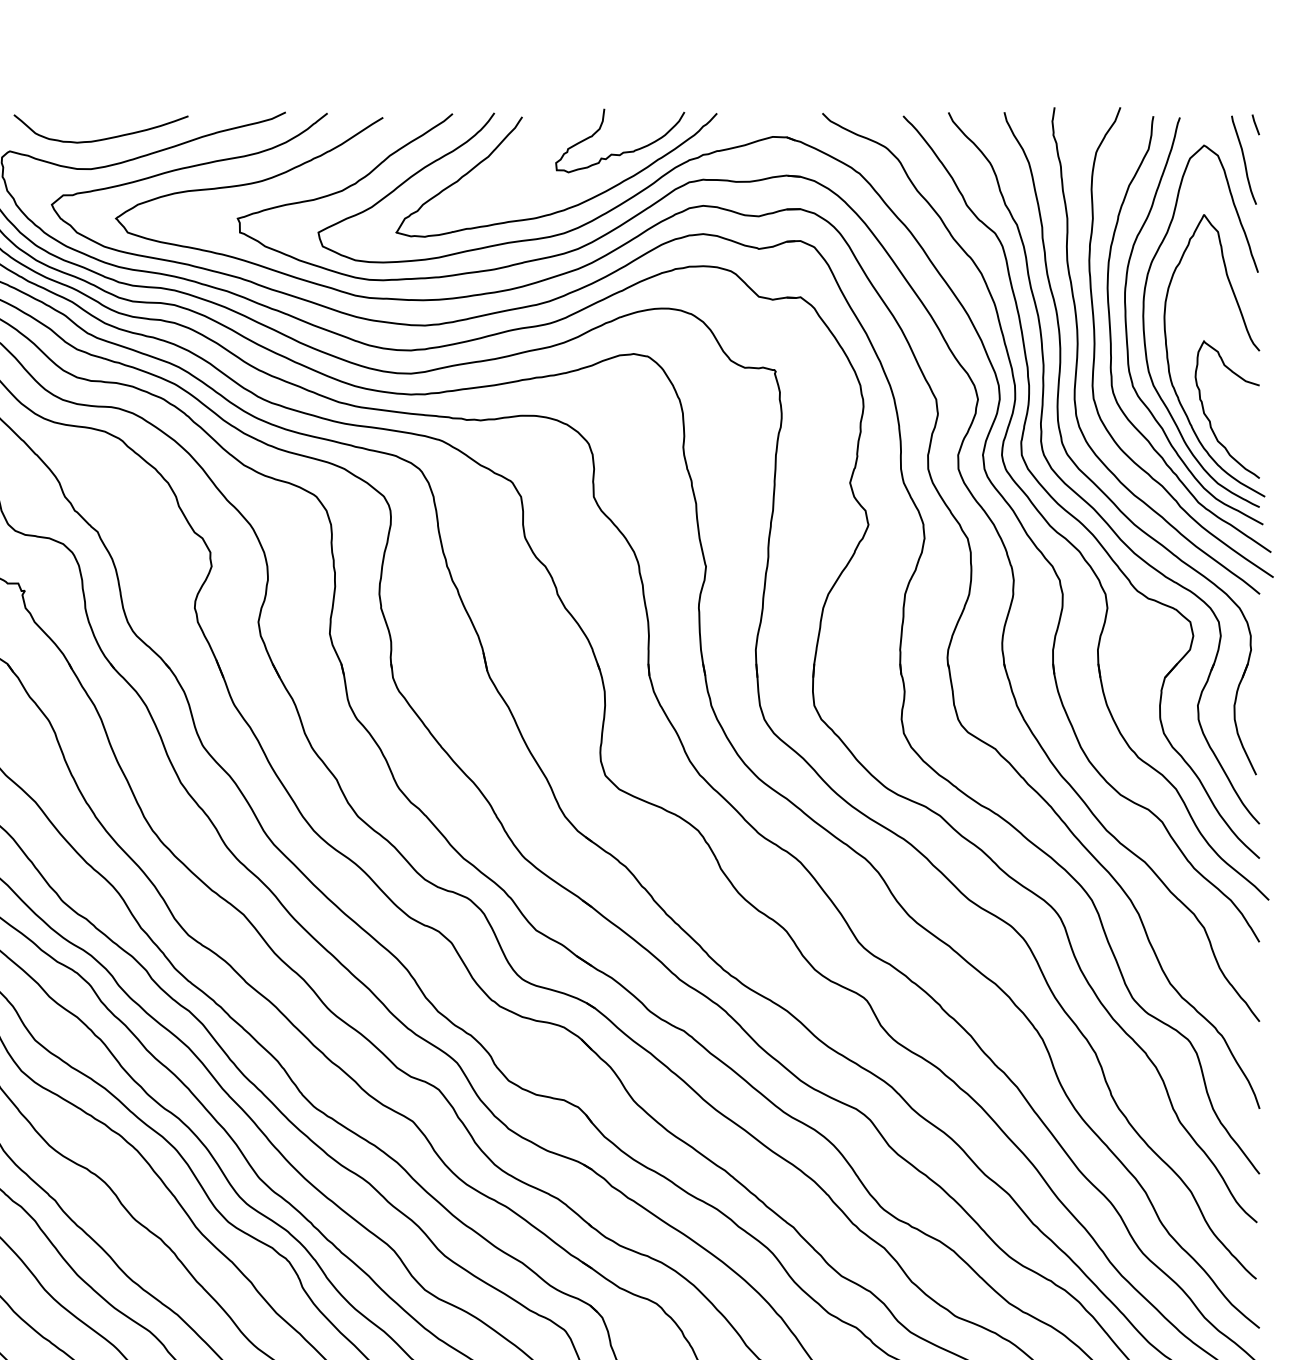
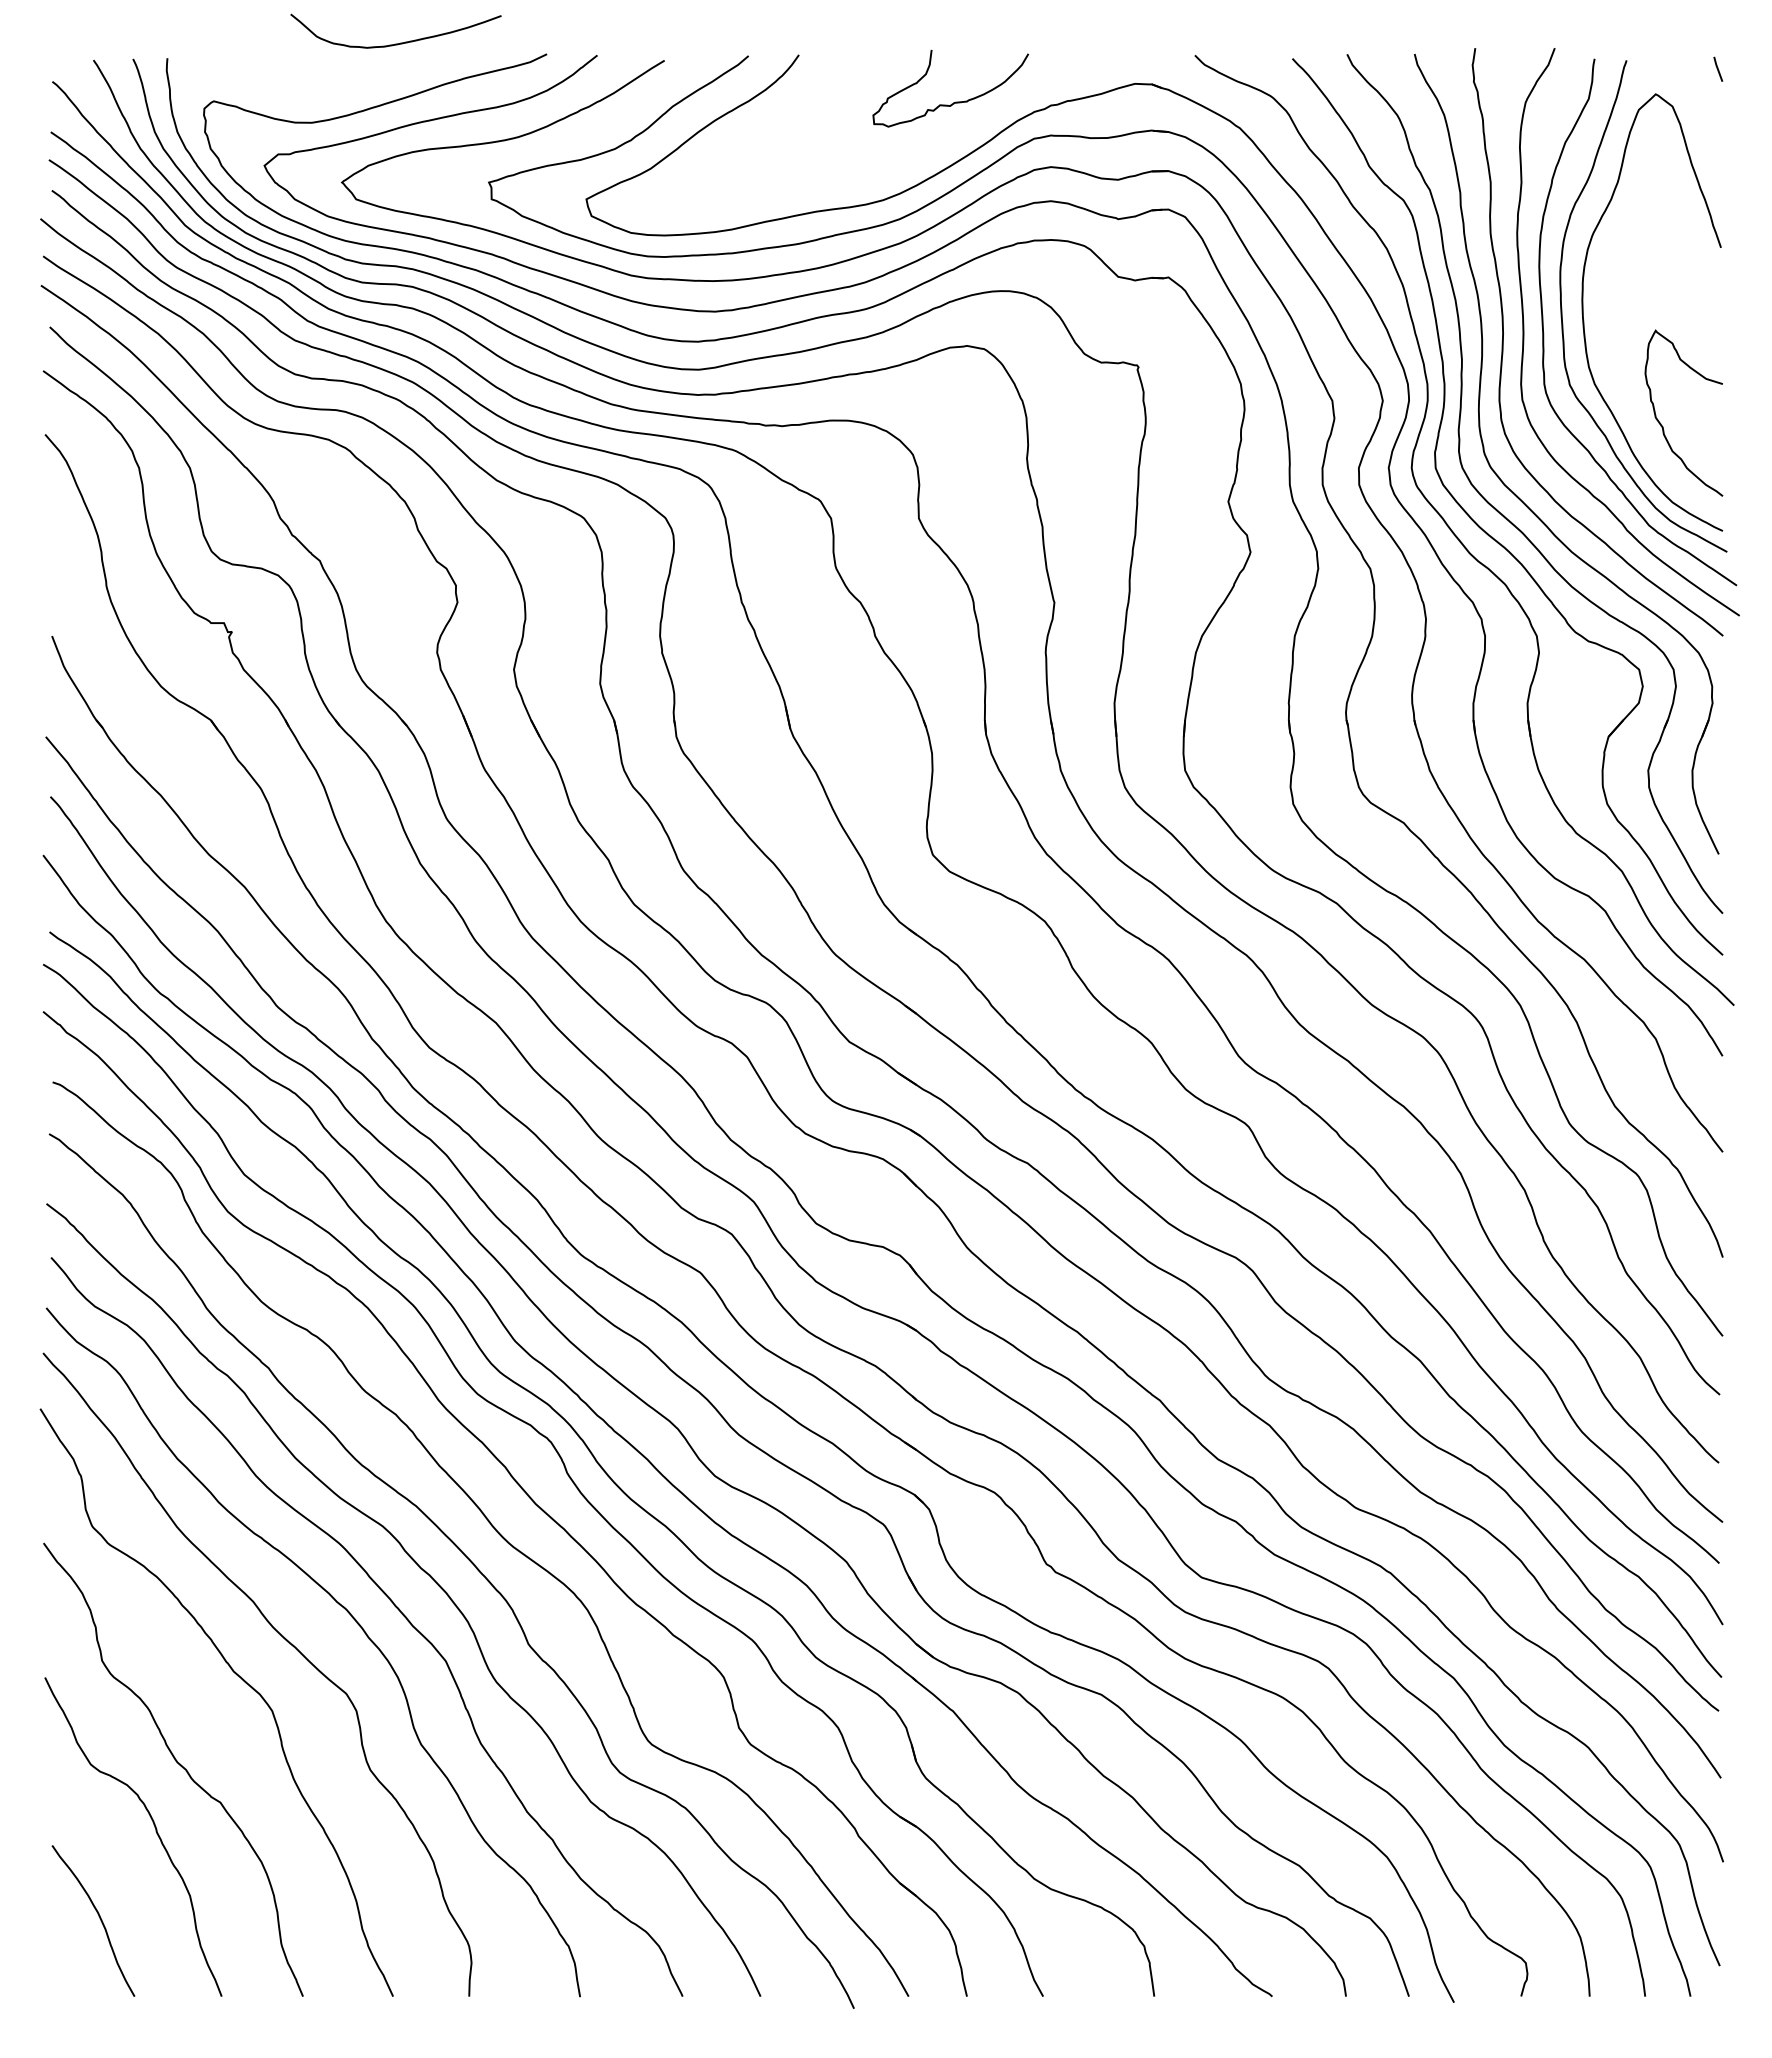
curve: (104, 138) -> (400, 42), moved
curve: (1243, 159) -> (1703, 111), removed
curve: (569, 207) -> (889, 168), removed
curve: (1249, 337) -> (1710, 326), removed

